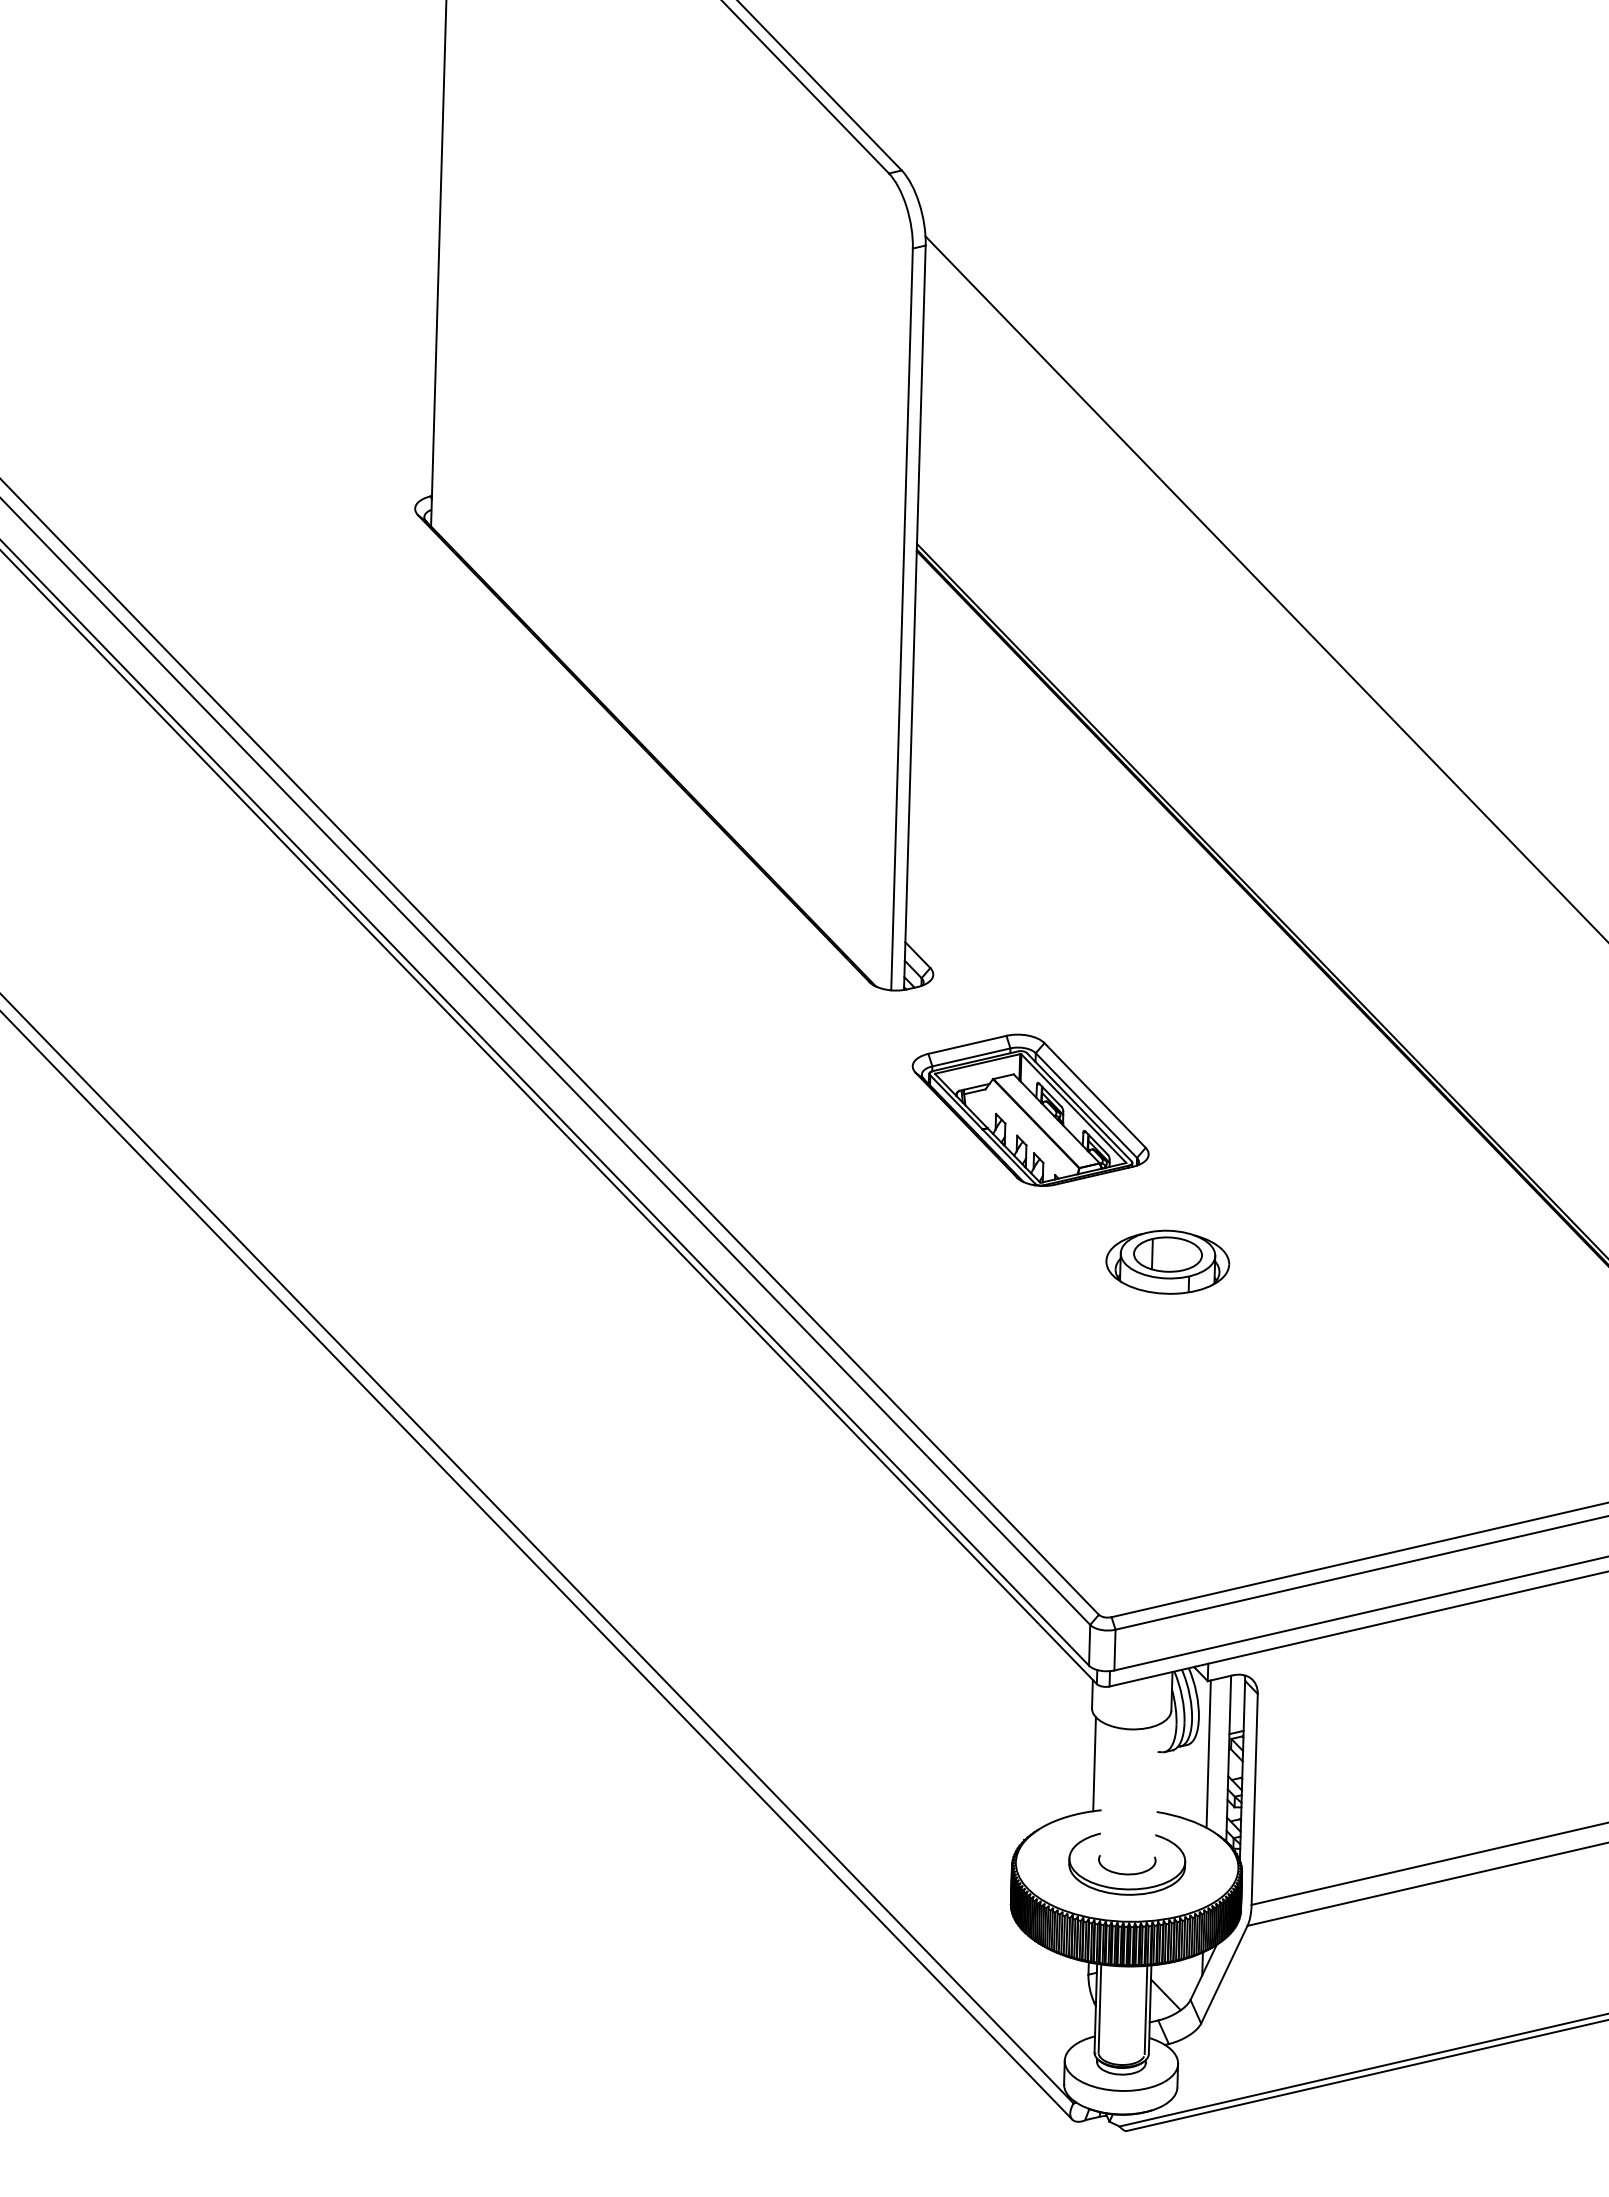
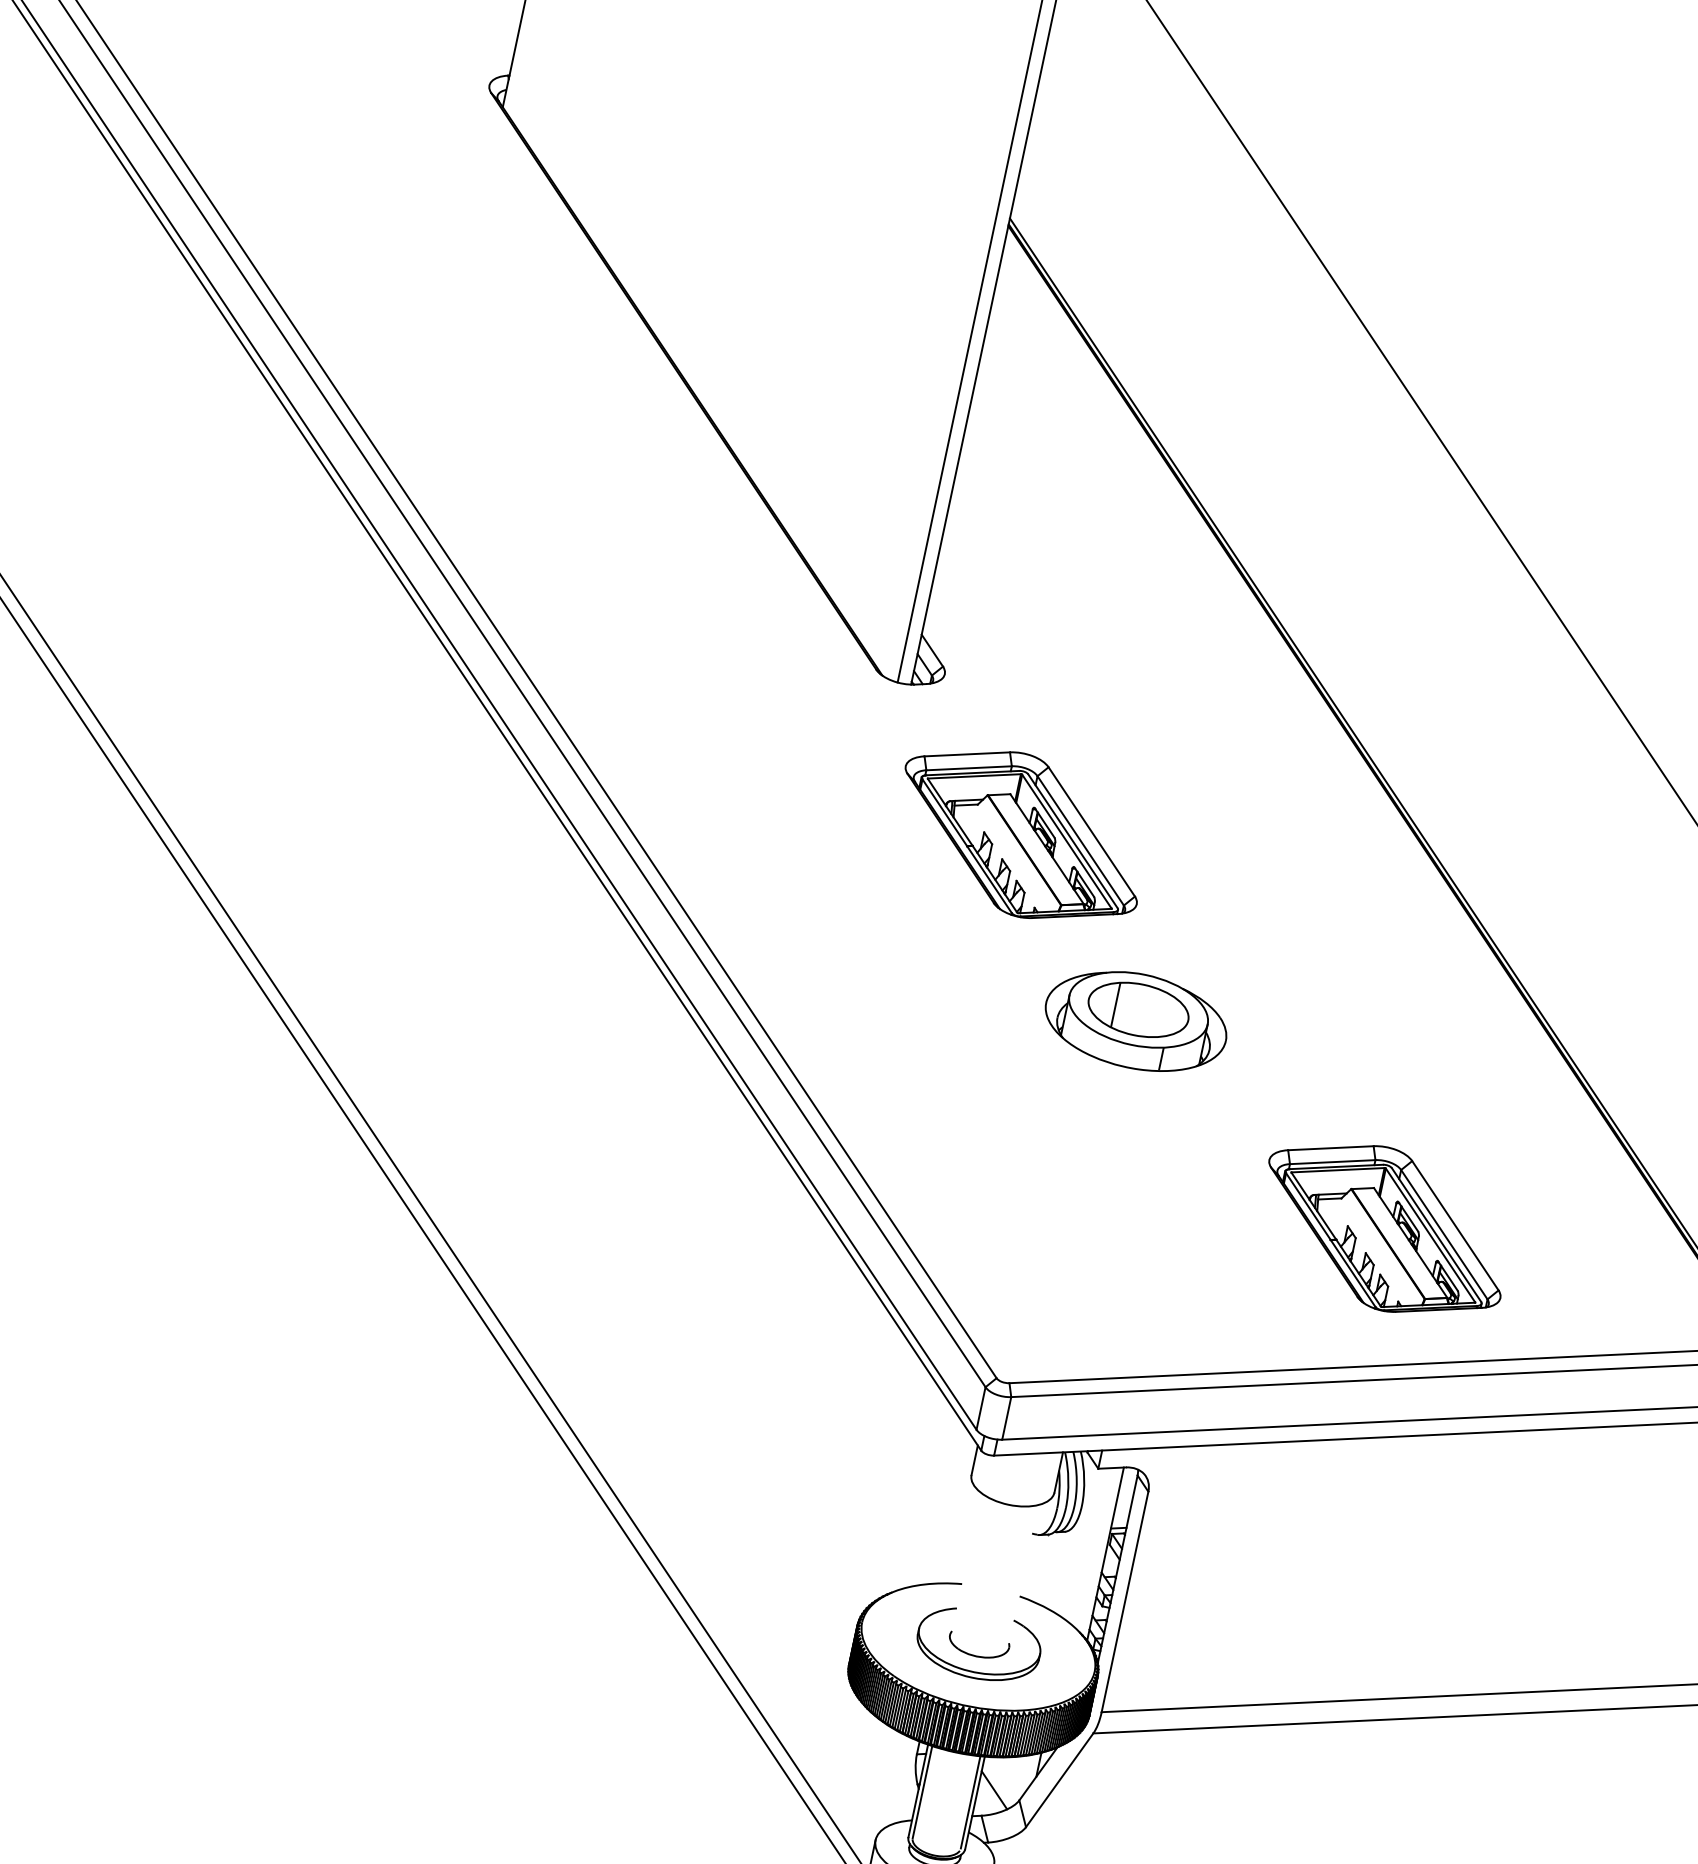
part: (1167, 1261) -> (1136, 1020), size x1.4
part: (1431, 1411) -> (1384, 1228), added
line: (1208, 1753) -> (1085, 1544), removed
line: (1094, 1764) -> (963, 1534), removed

